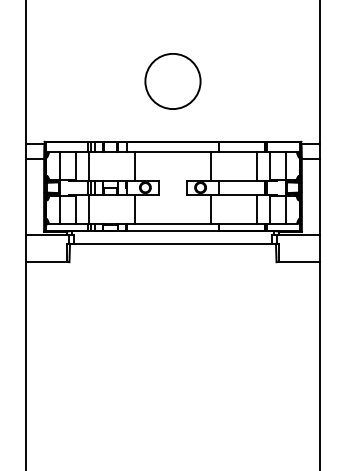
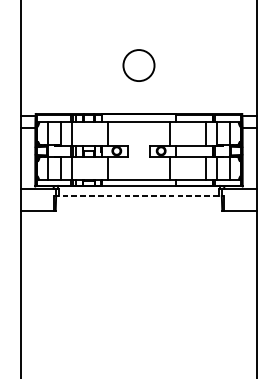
circle: (172, 81) -> (138, 65), size x0.7
line: (173, 243) -> (139, 195), solid -> dashed

